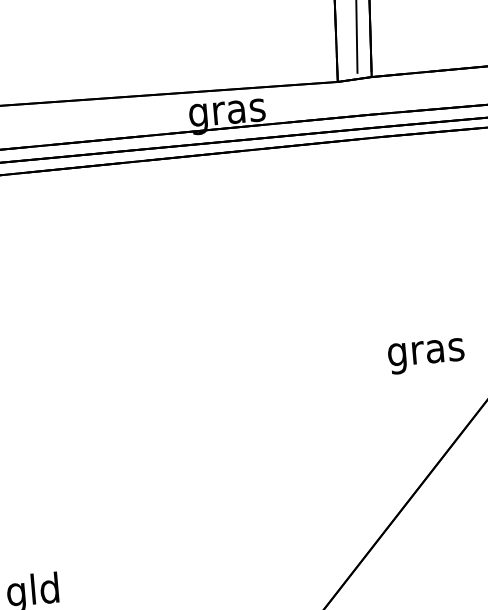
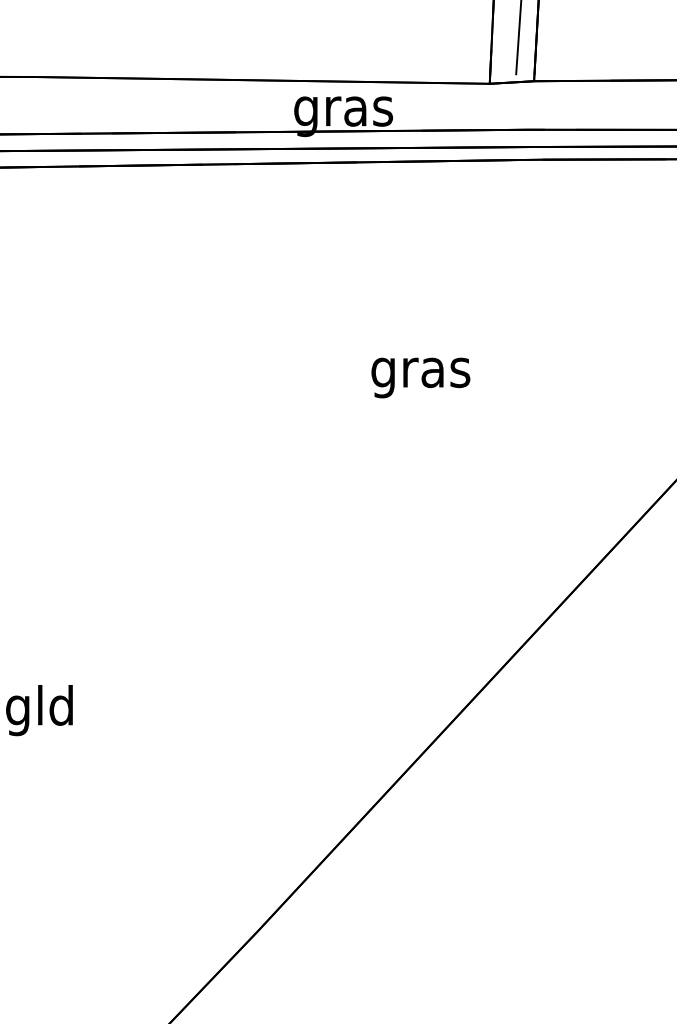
text: (426, 355) -> (420, 377), moved

